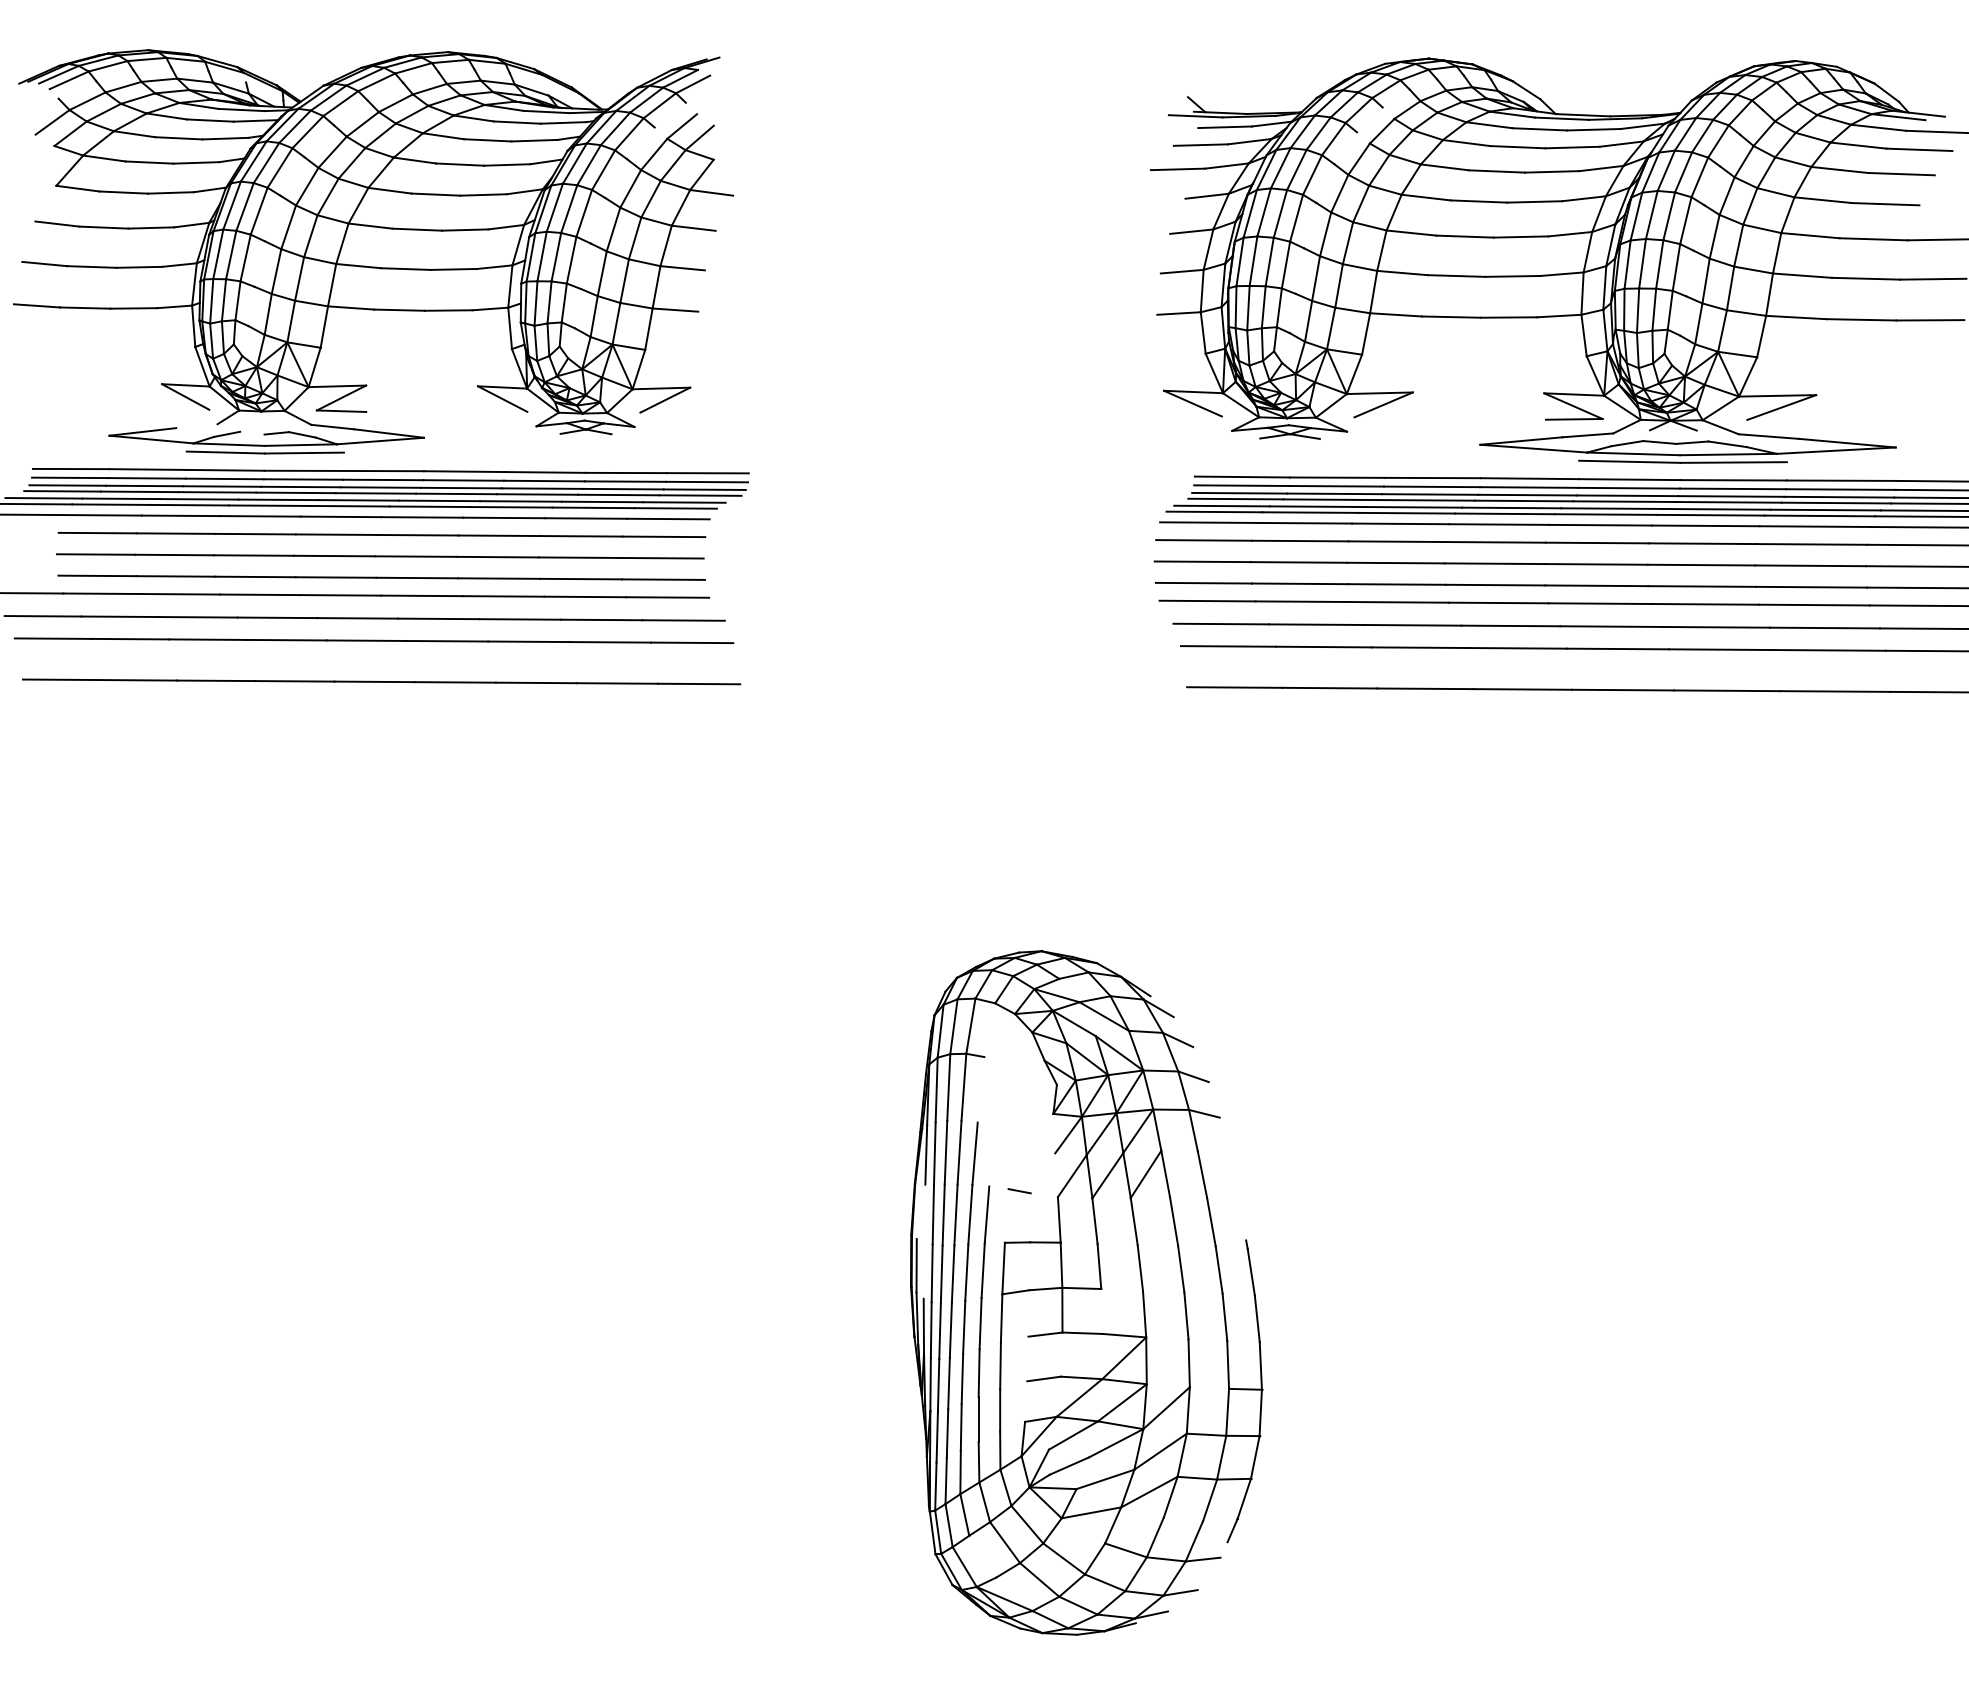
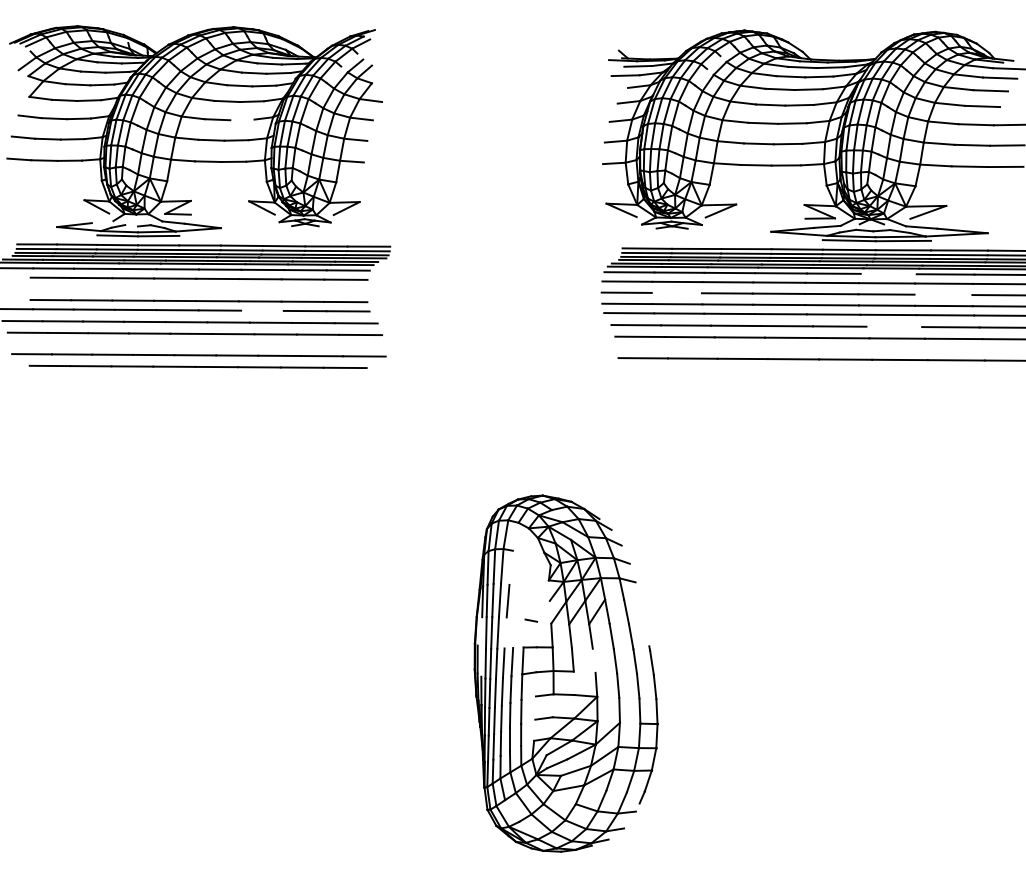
line: (1177, 167) -> (613, 87), removed
line: (465, 229) -> (242, 119), removed
line: (1705, 524) -> (888, 273), removed
line: (378, 555) -> (197, 366), moved
line: (1298, 561) -> (676, 292), removed
line: (1810, 565) -> (943, 294), removed
line: (503, 595) -> (262, 310), removed
line: (1716, 626) -> (894, 326), removed
line: (970, 1213) -> (505, 632), removed
line: (987, 1213) -> (514, 632), removed
line: (1139, 1267) -> (593, 660), removed

